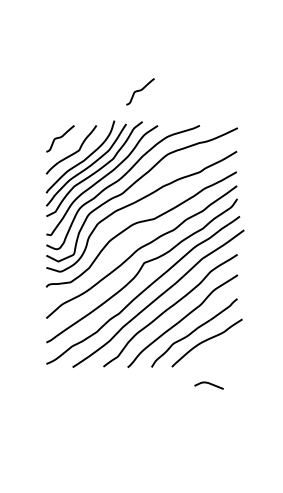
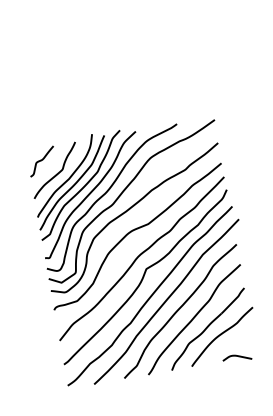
curve: (140, 91) -> (112, 100), removed
curve: (208, 384) -> (236, 357), moved

